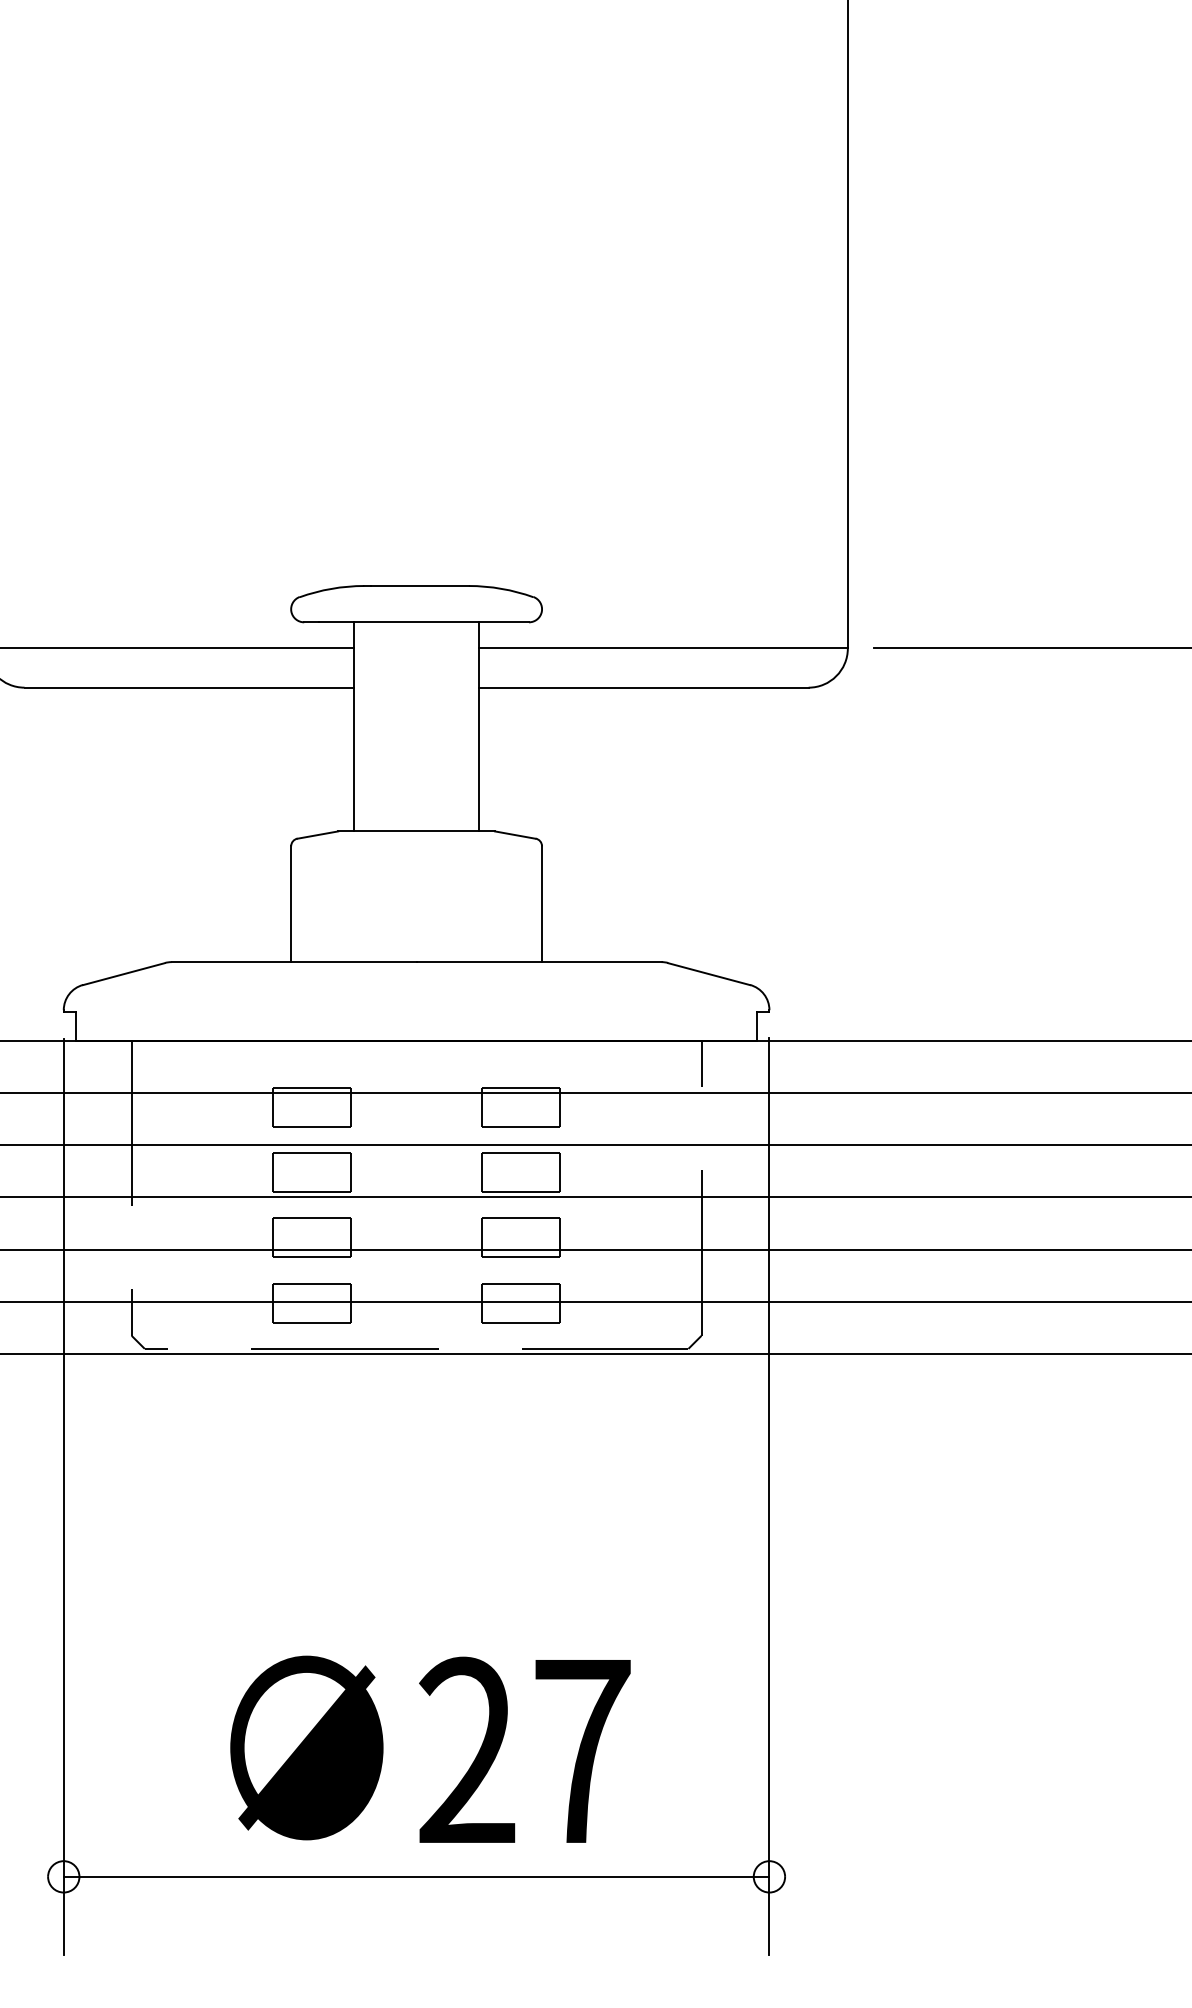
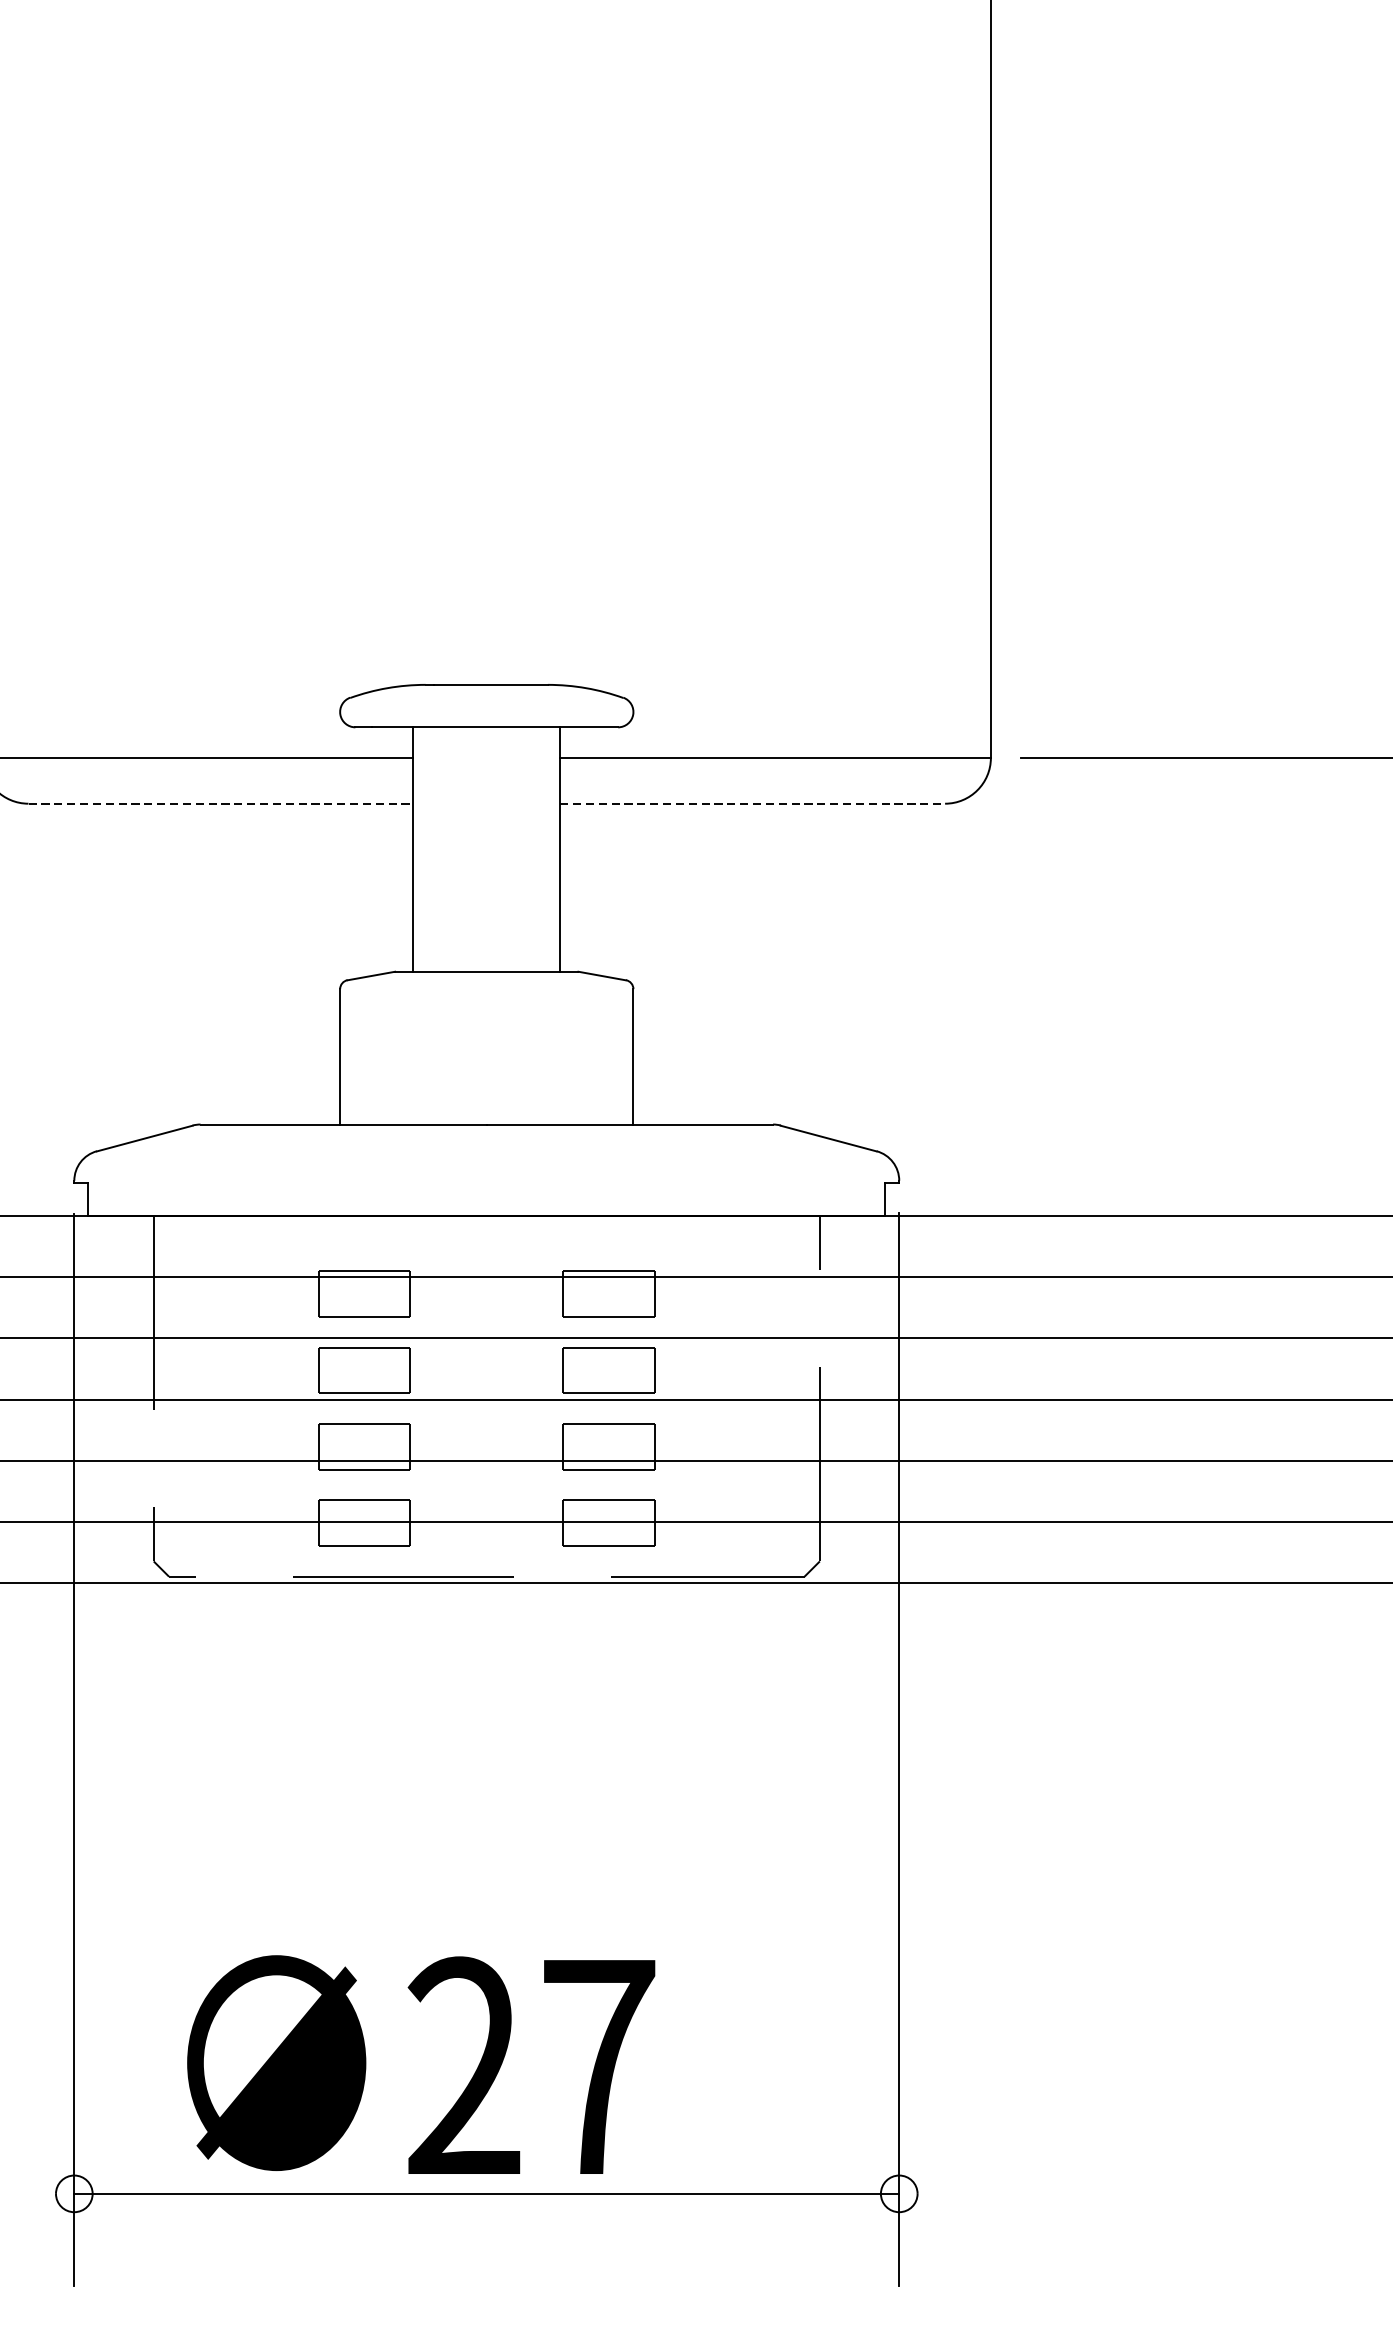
line: (189, 687) -> (221, 803), solid -> dashed
line: (643, 687) -> (752, 803), solid -> dashed
text: (430, 1748) -> (421, 2063), moved

